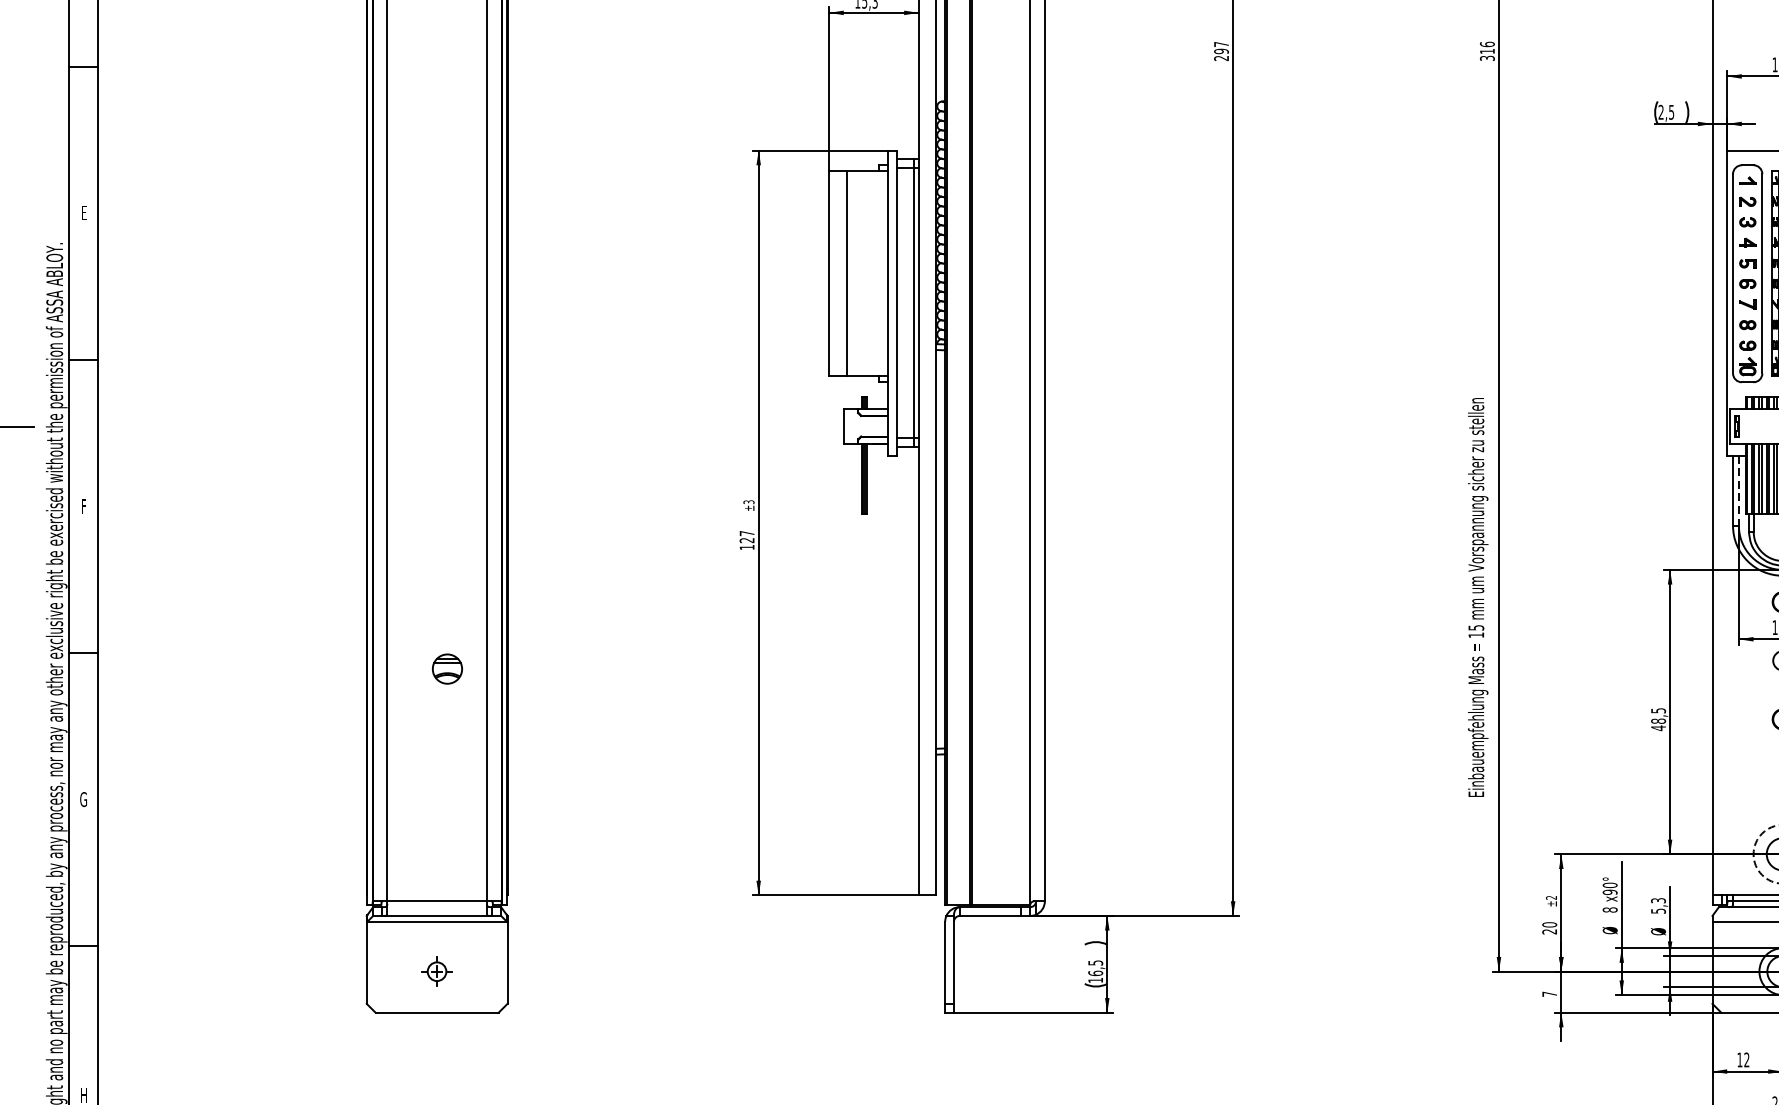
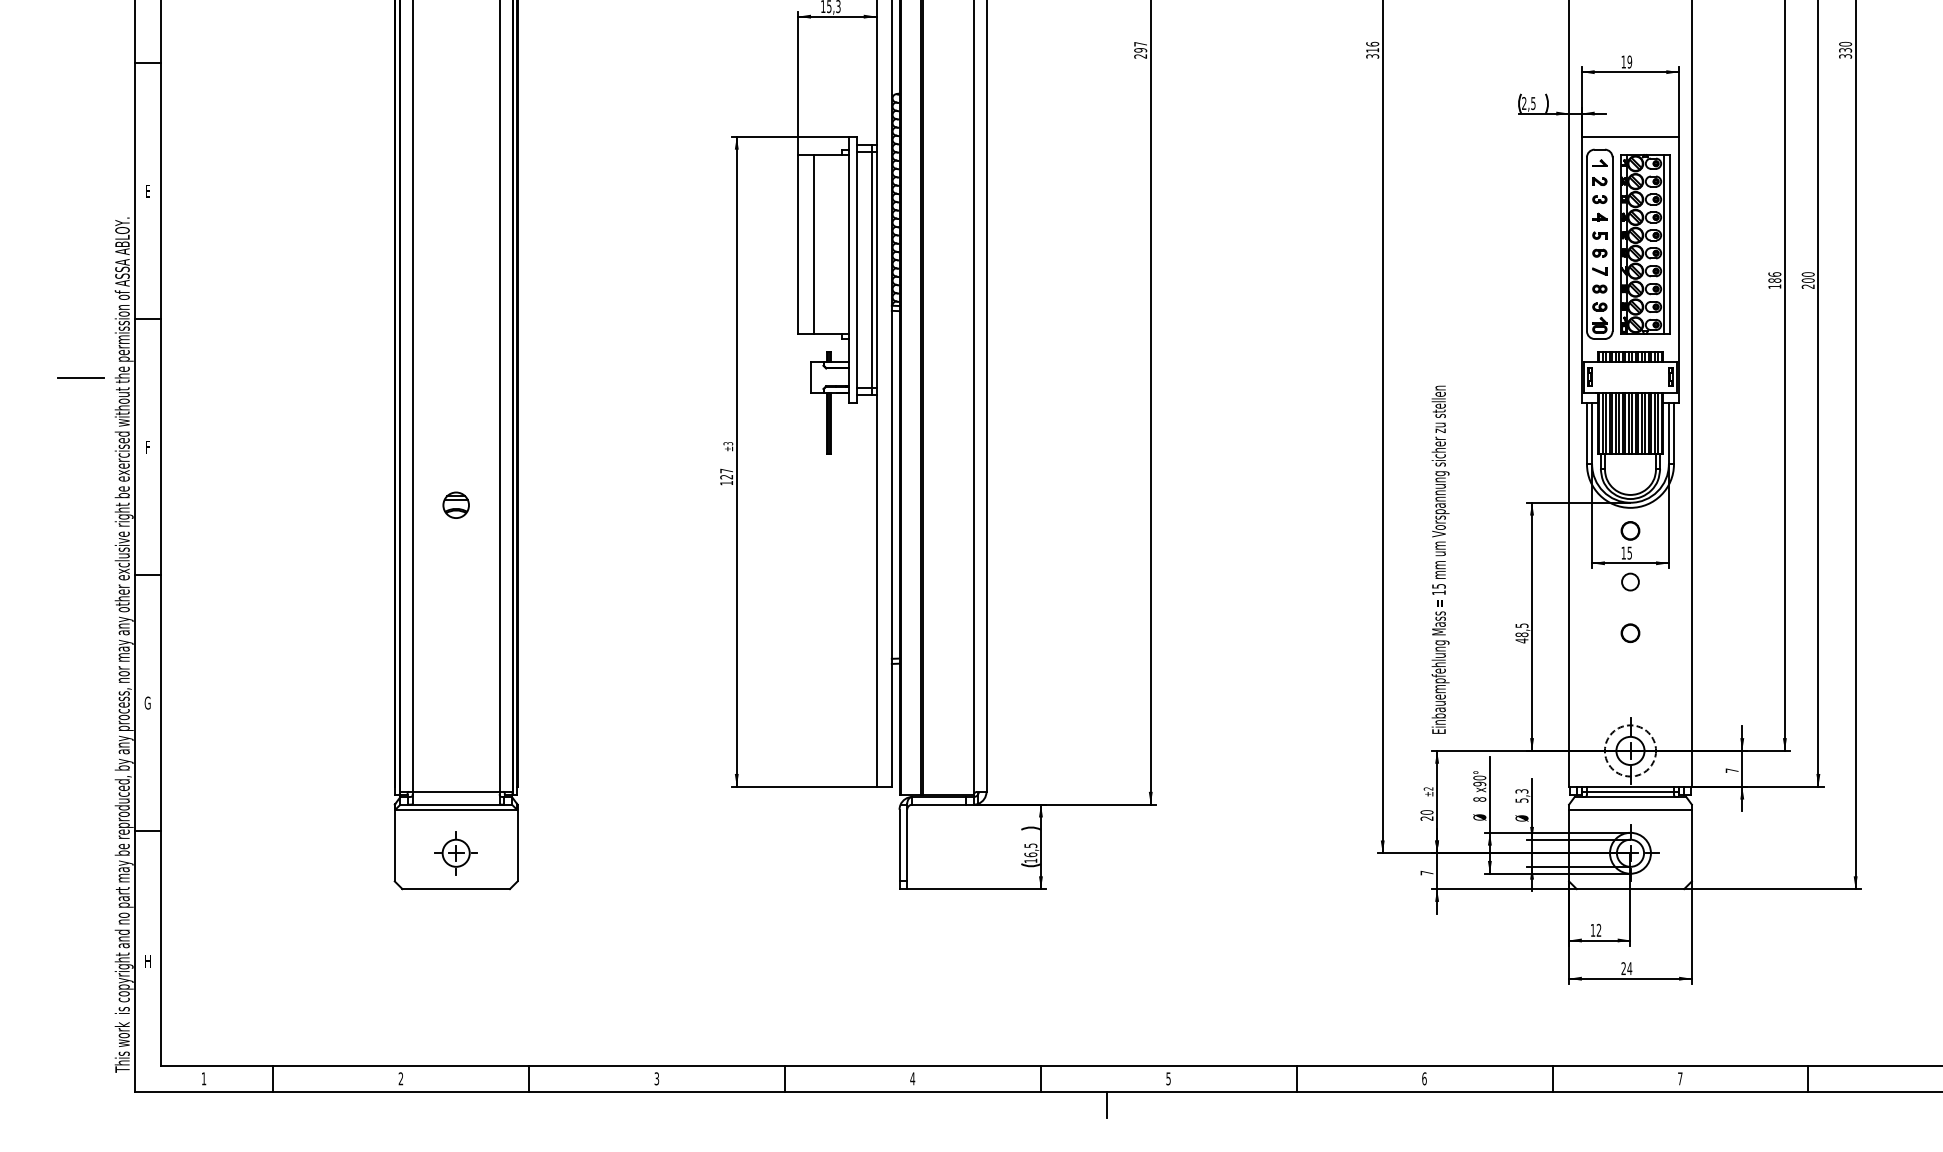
line: (1739, 490) -> (1592, 433), dashed -> solid
text: (1478, 597) -> (1440, 559), moved
part: (446, 668) -> (455, 504), moved
part: (436, 971) -> (455, 853), size x1.67

